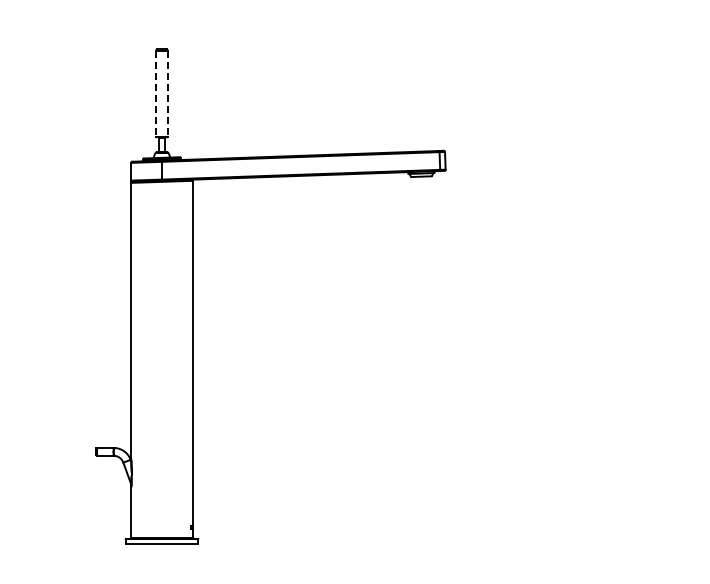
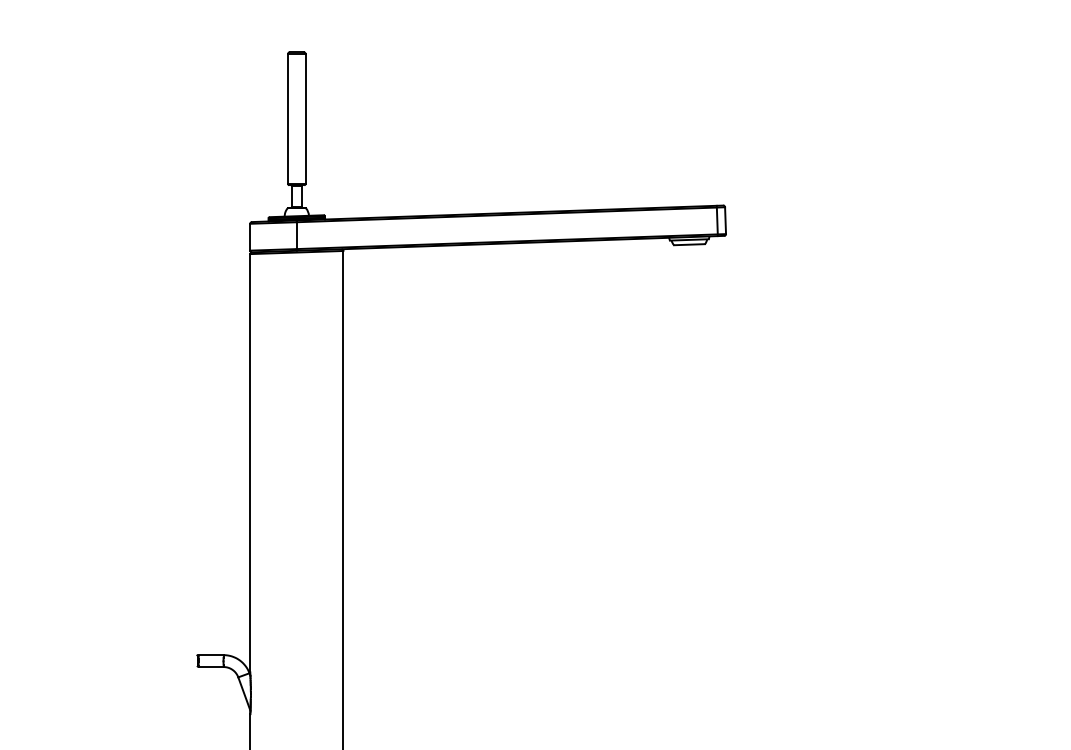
line: (156, 94) -> (288, 120), dashed -> solid
line: (167, 94) -> (305, 120), dashed -> solid

